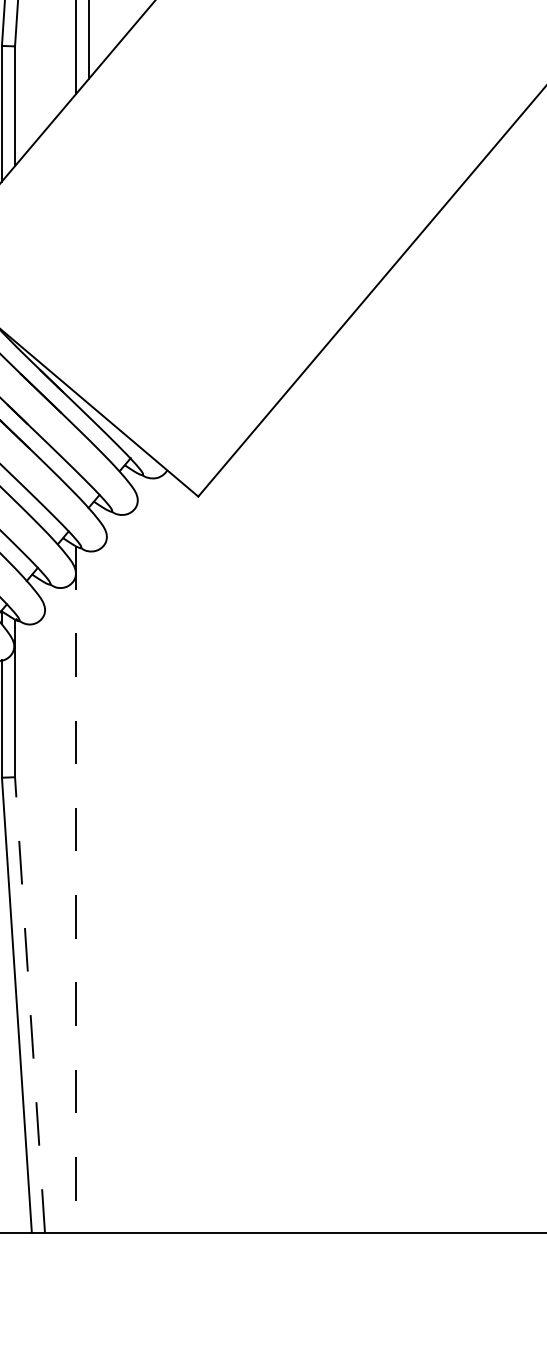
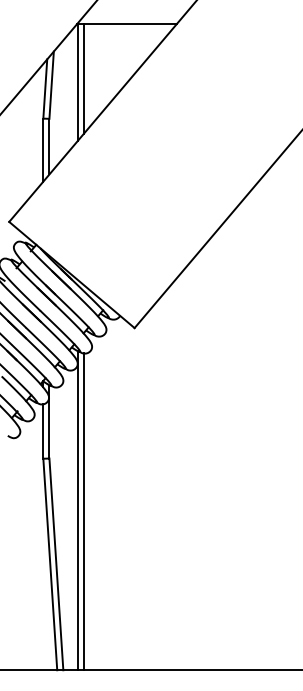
line: (75, 889) -> (77, 510), dashed -> solid
line: (88, 891) -> (83, 511), added
line: (30, 1003) -> (56, 563), dashed -> solid

